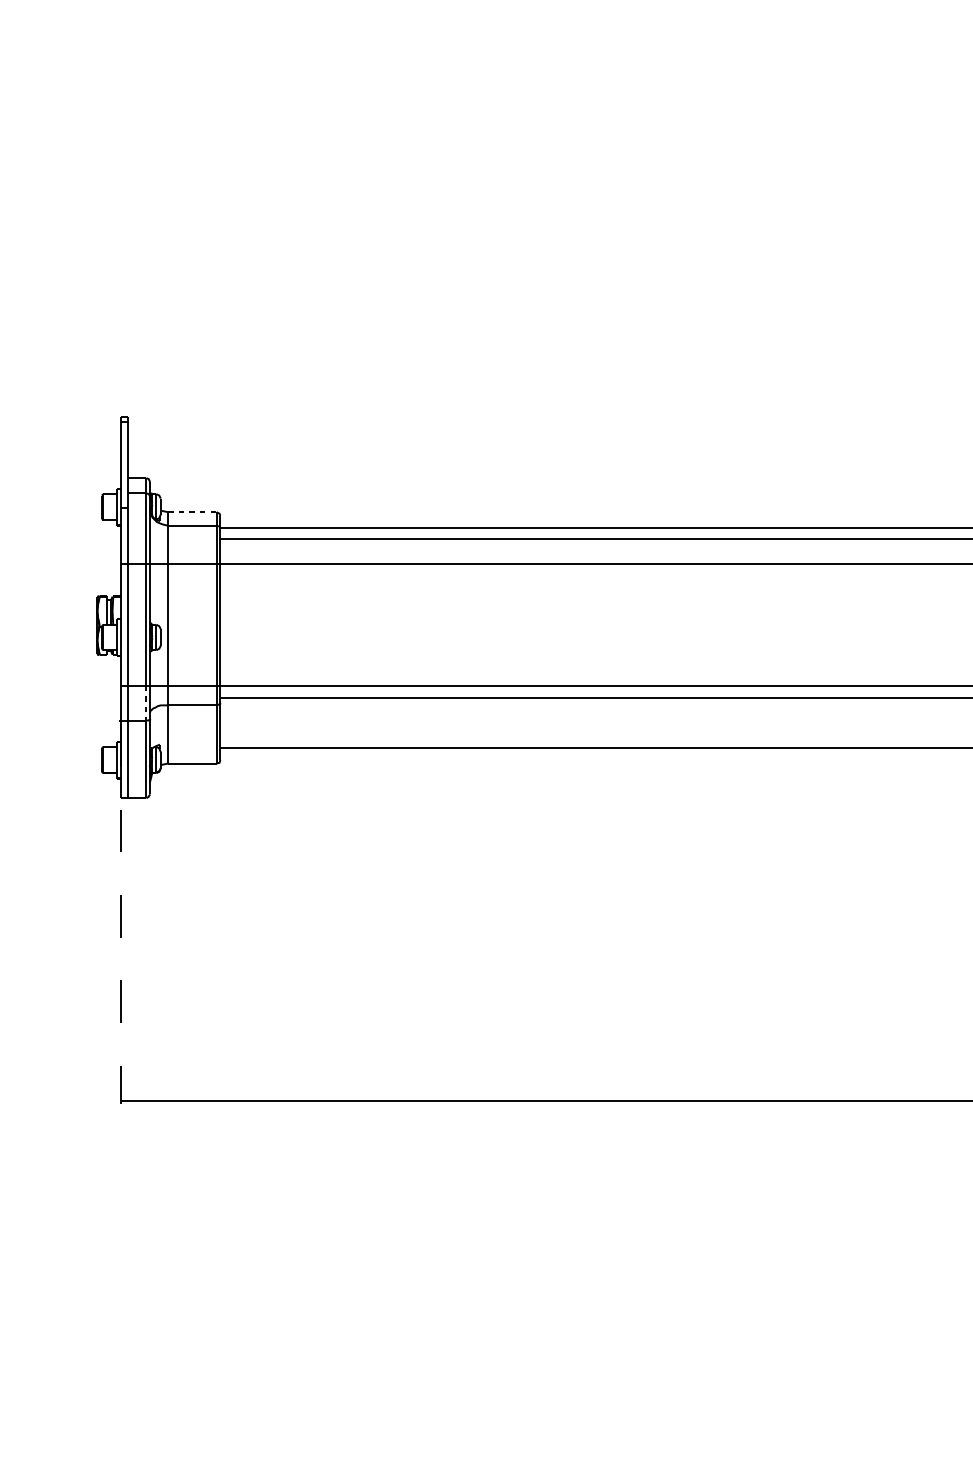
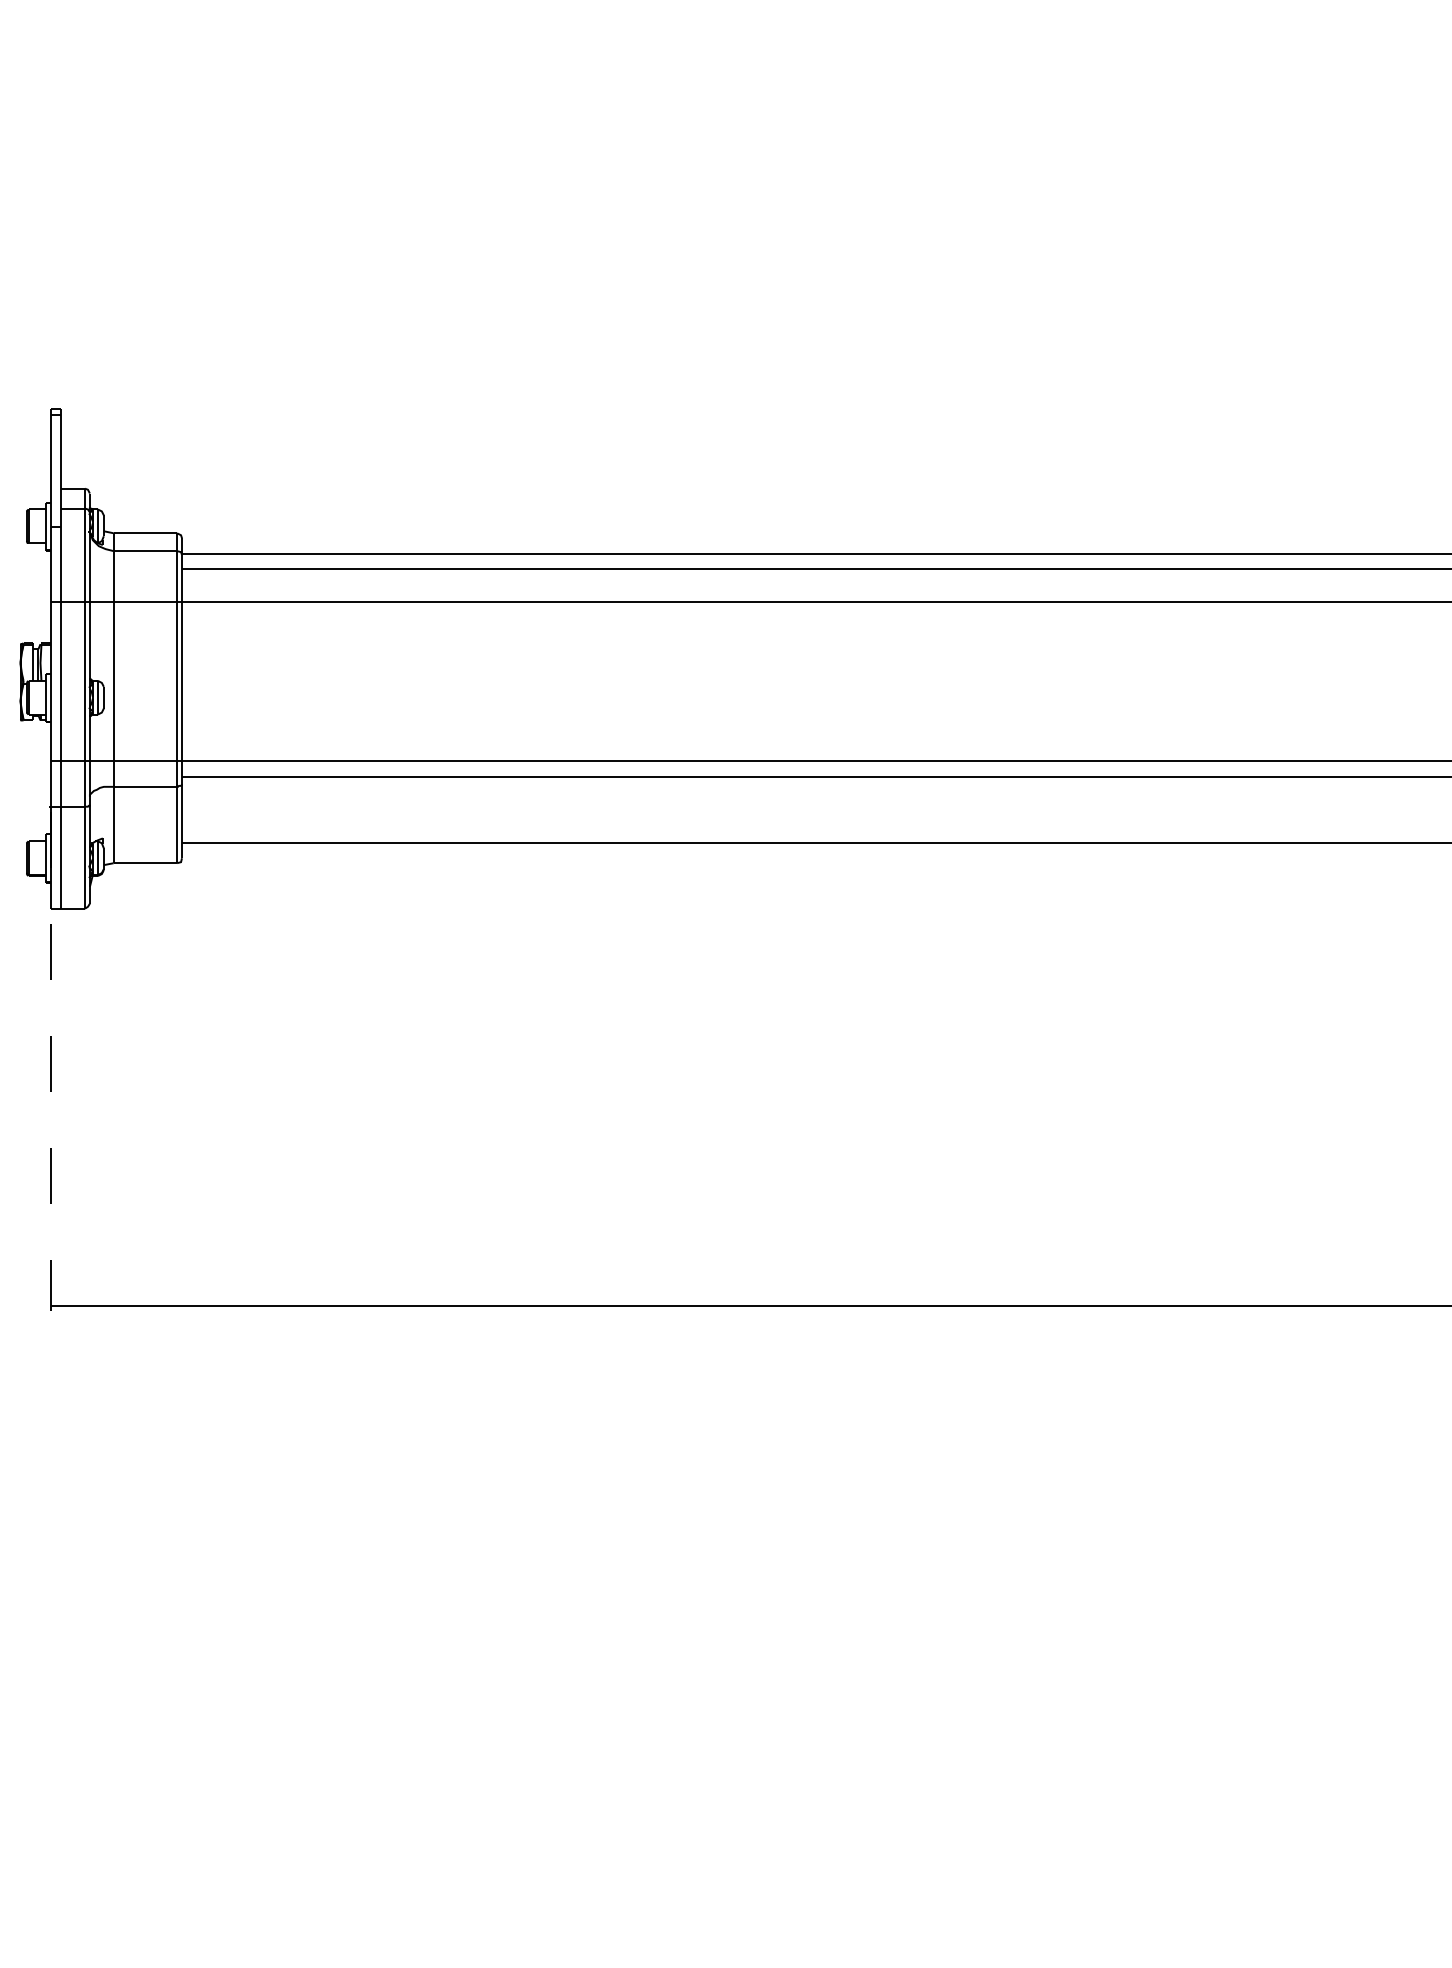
line: (192, 512) -> (145, 533), dashed -> solid
line: (146, 702) -> (84, 783), dashed -> solid

